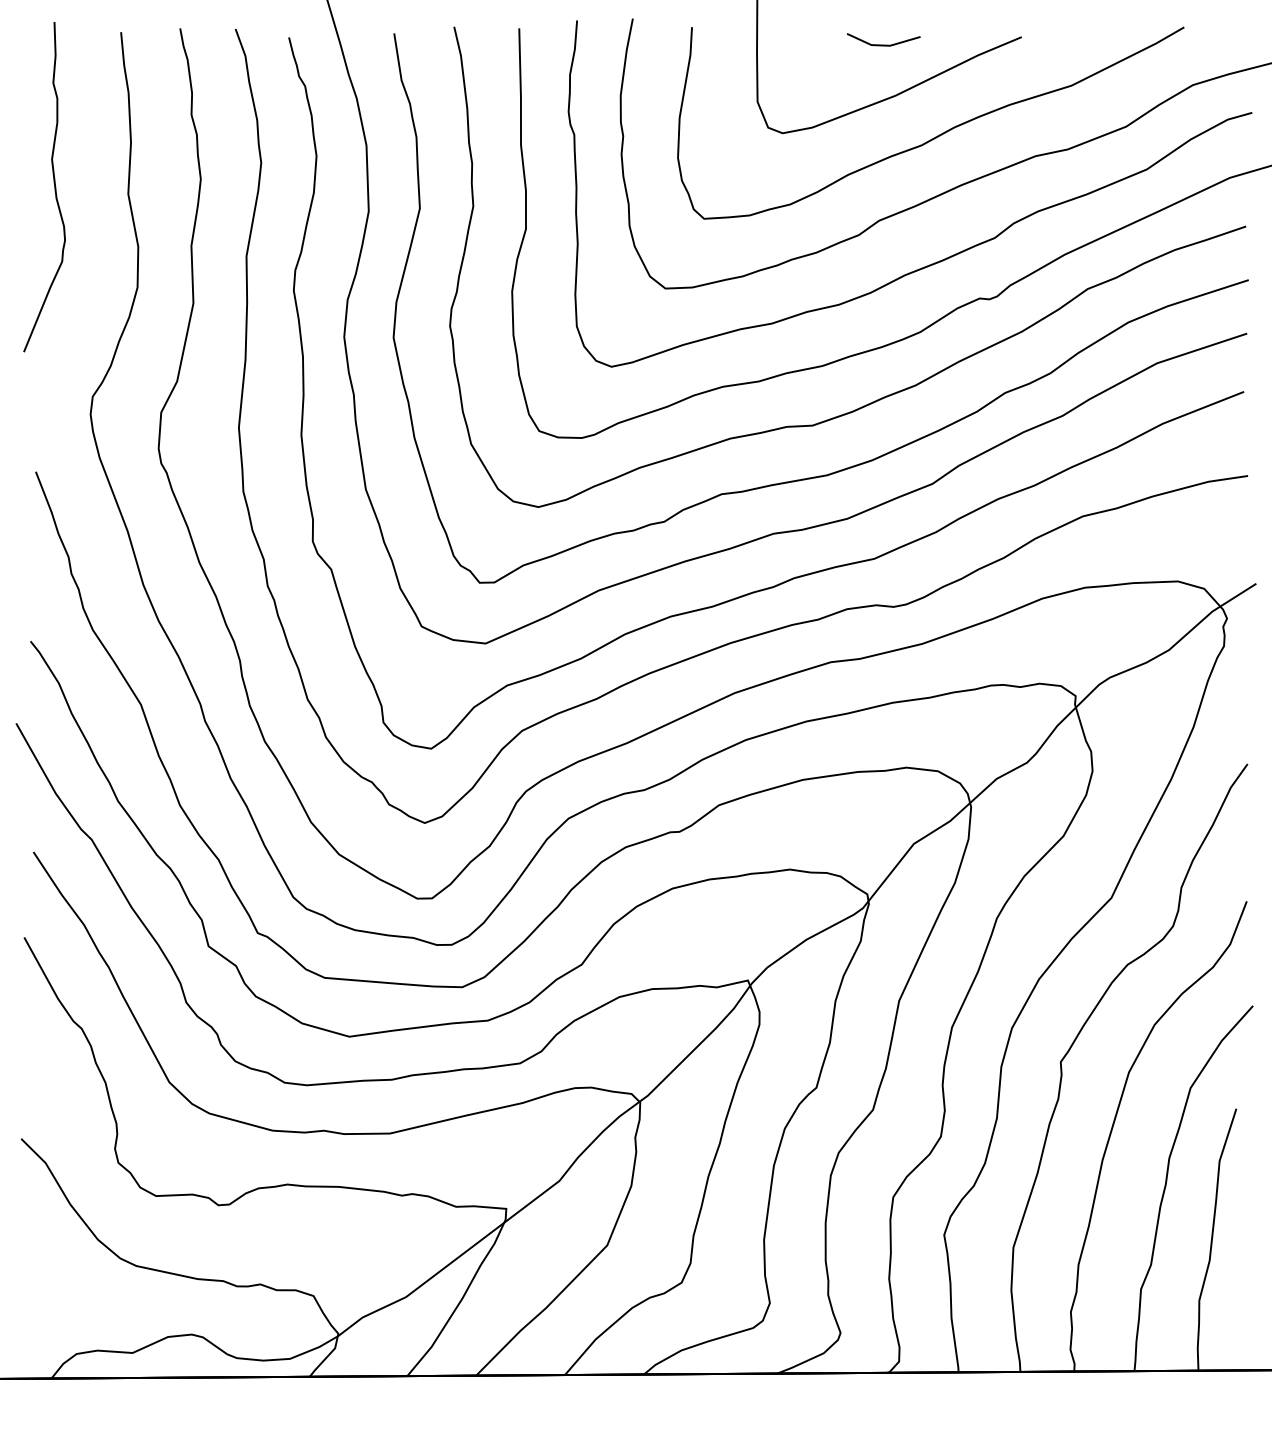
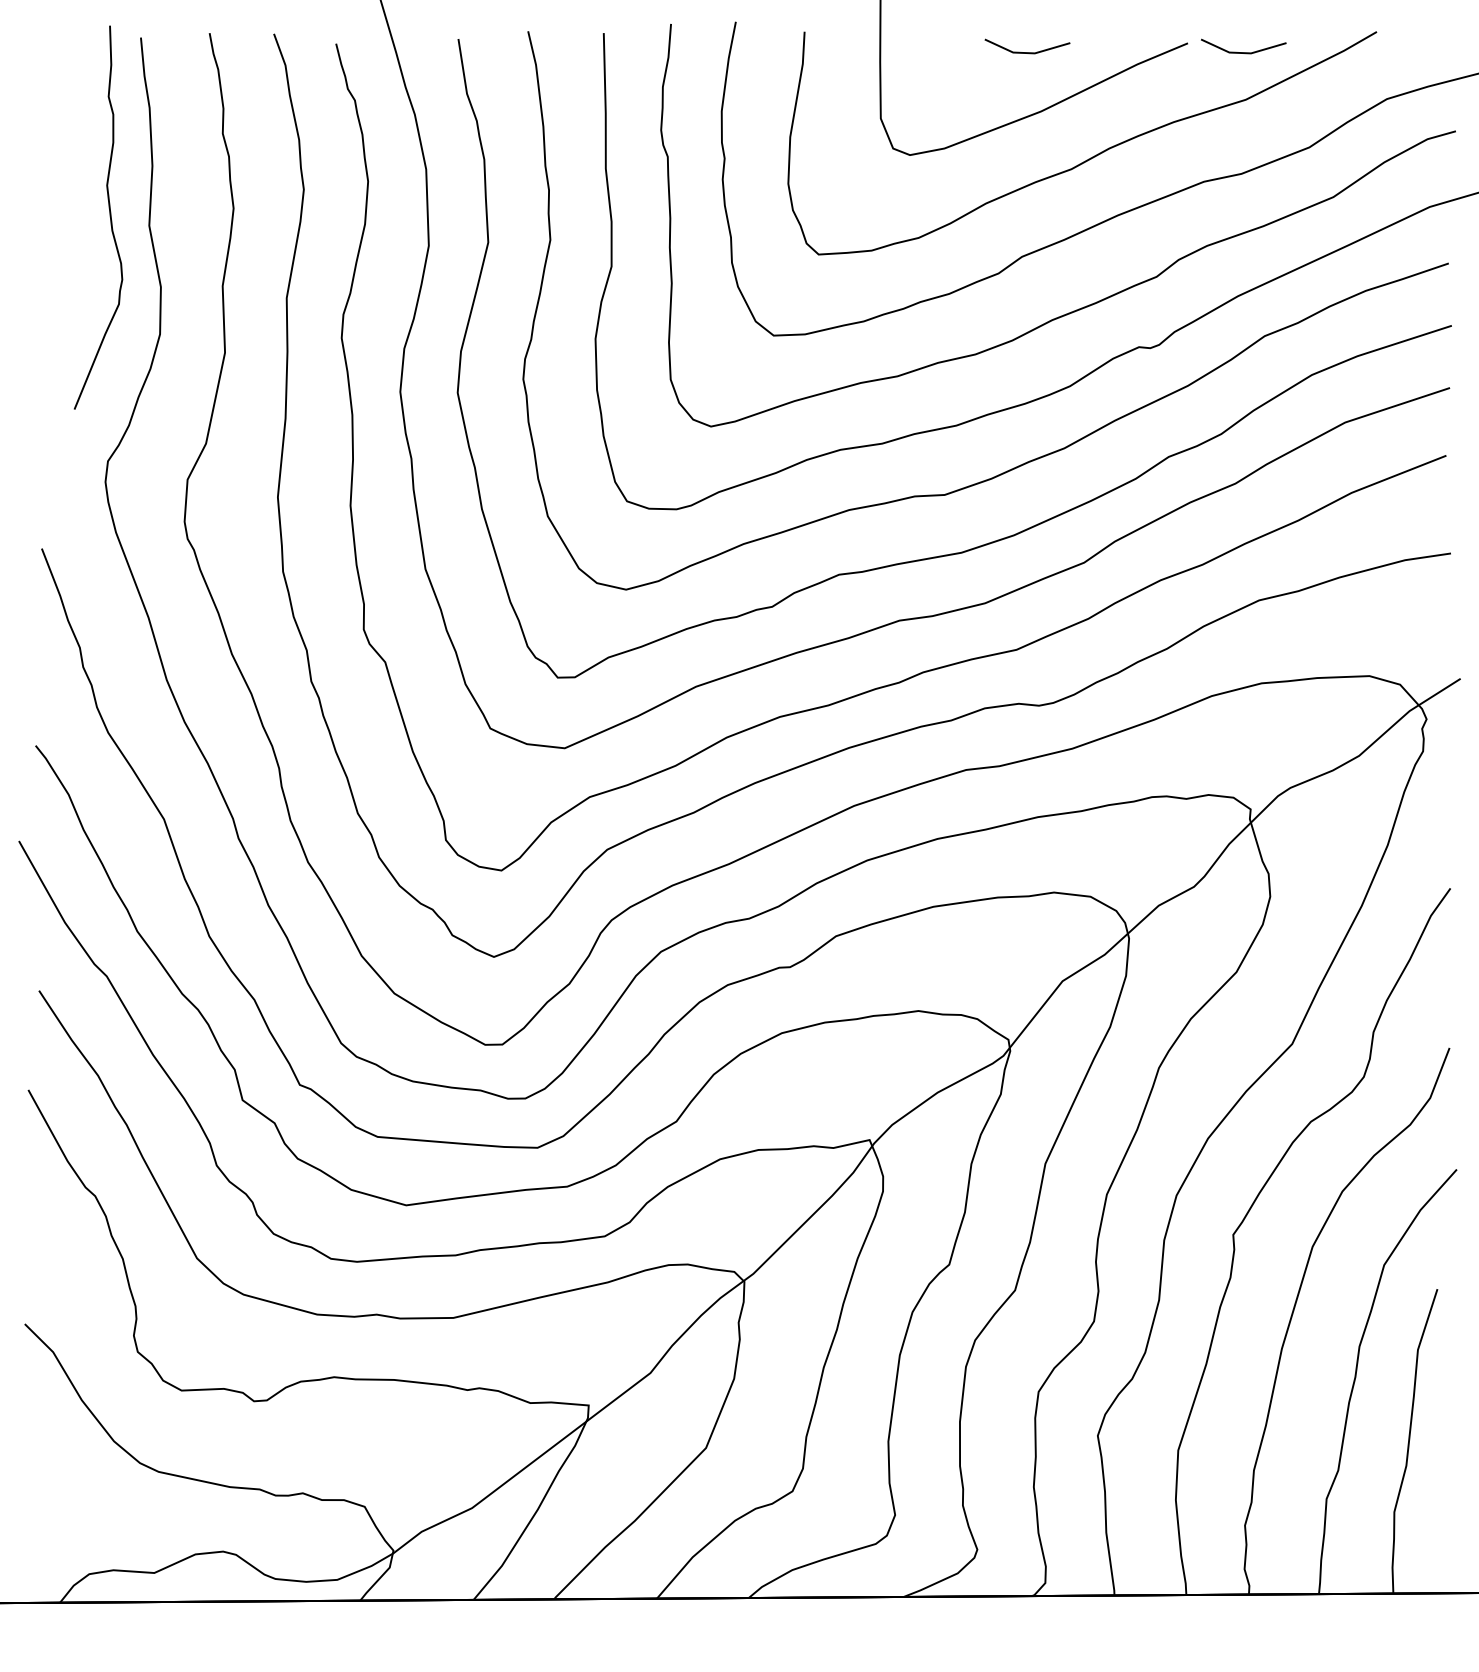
line: (1069, 44) -> (1243, 51), added
curve: (53, 183) -> (108, 213), moved

